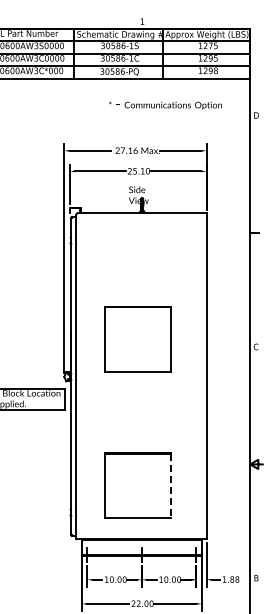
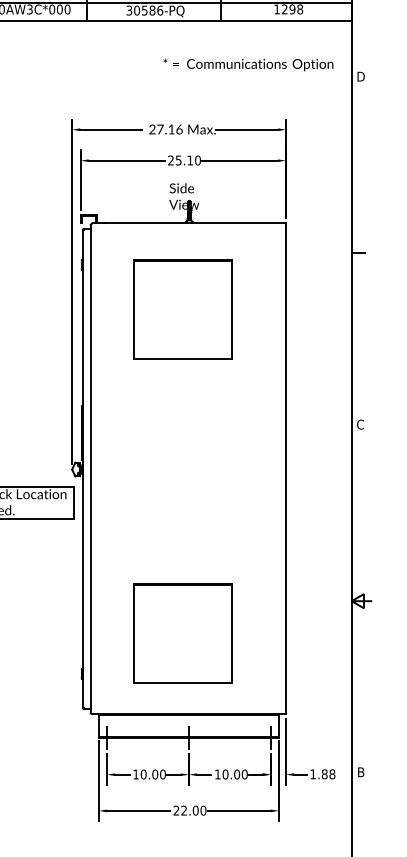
text: (165, 105) -> (248, 64), moved
part: (137, 339) -> (182, 309), moved
line: (170, 486) -> (231, 634), dashed -> solid

